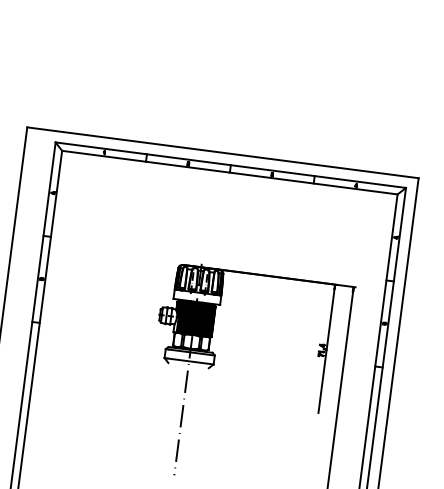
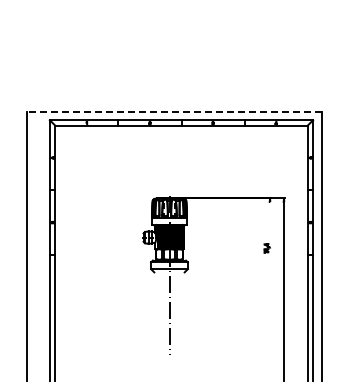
line: (223, 152) -> (174, 111), solid -> dashed
line: (327, 349) -> (270, 247), removed

